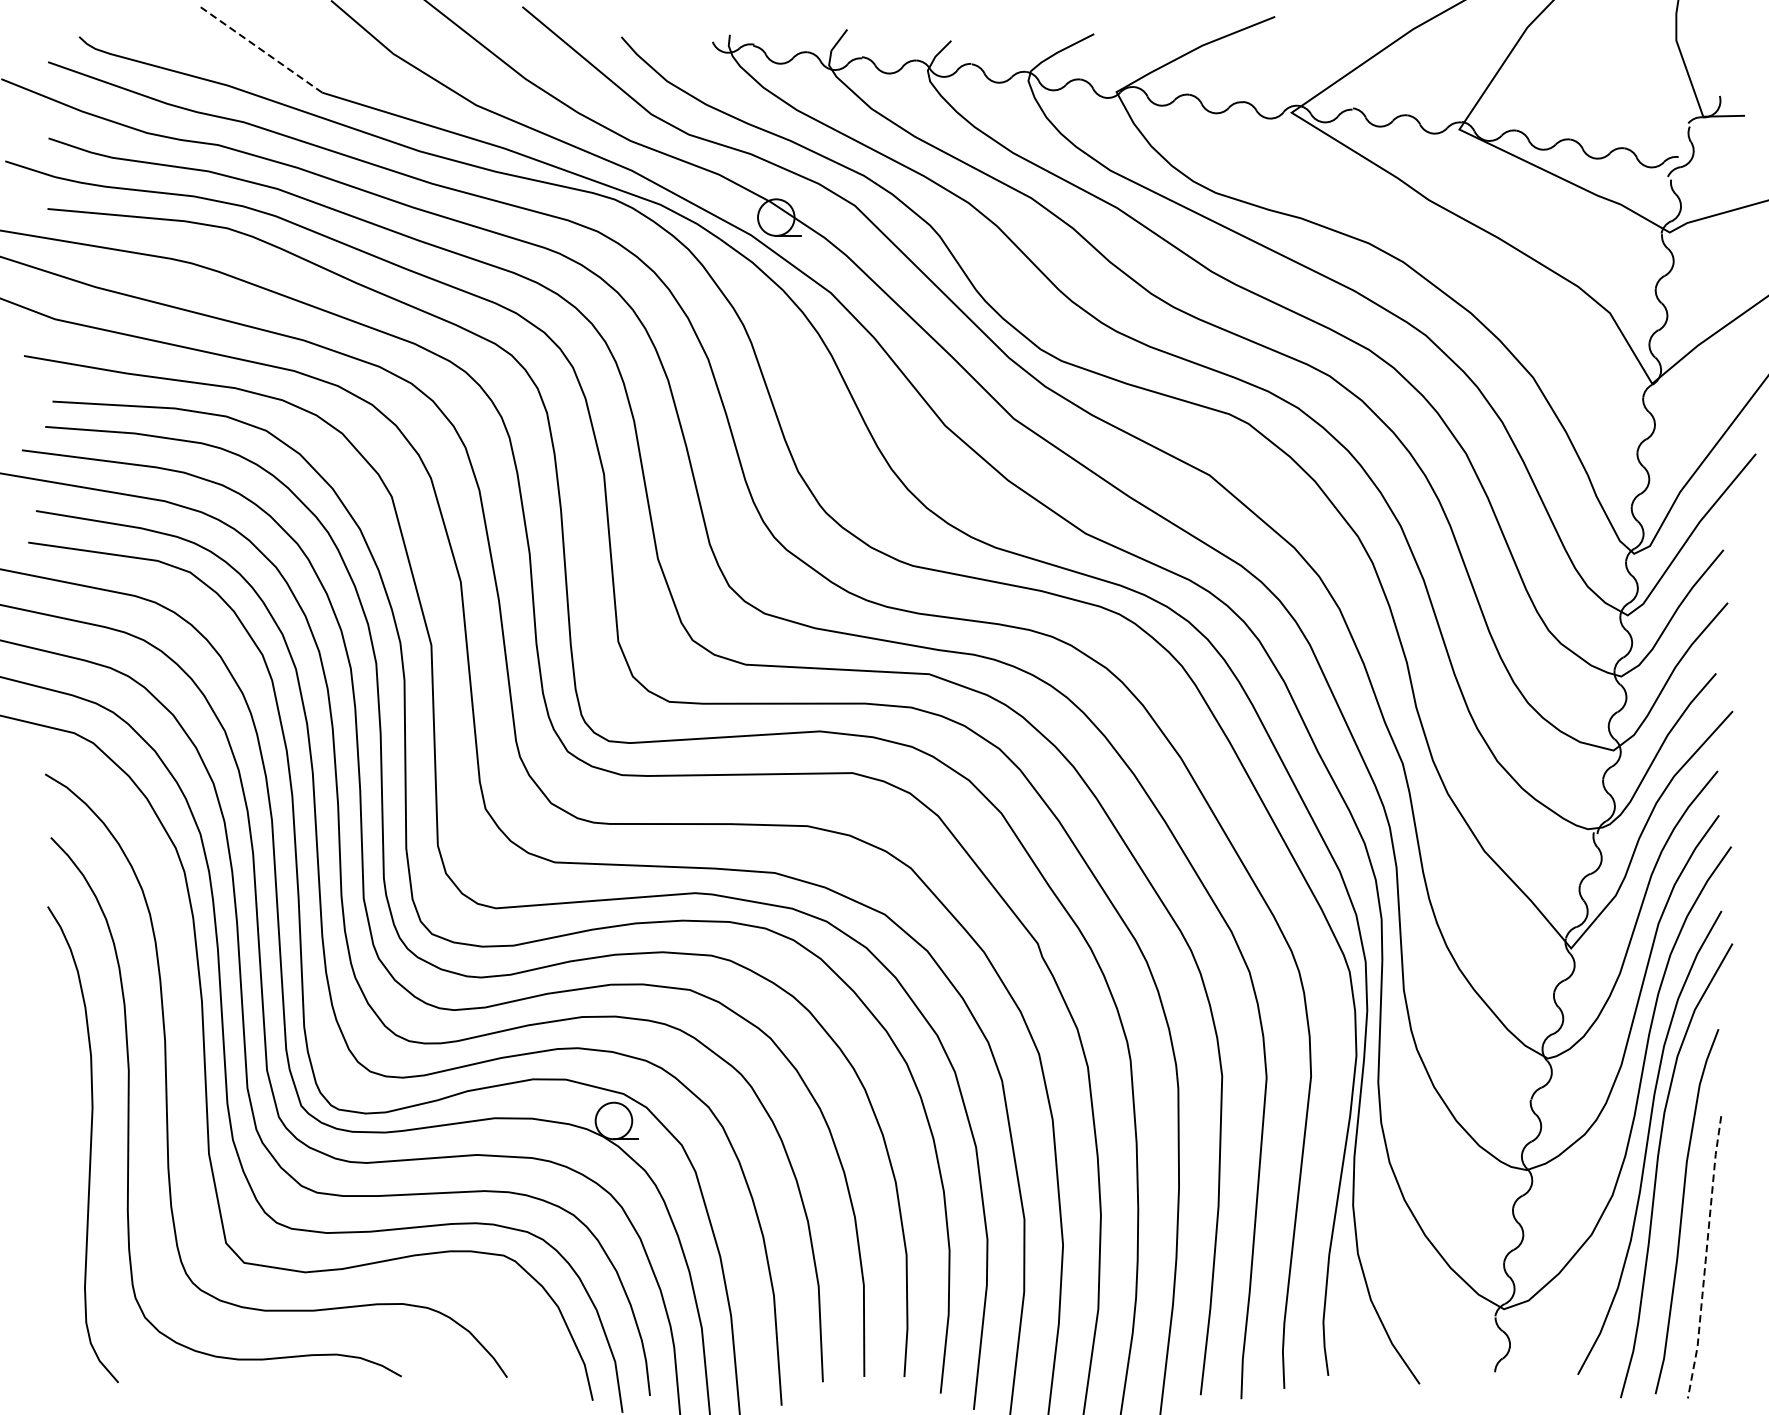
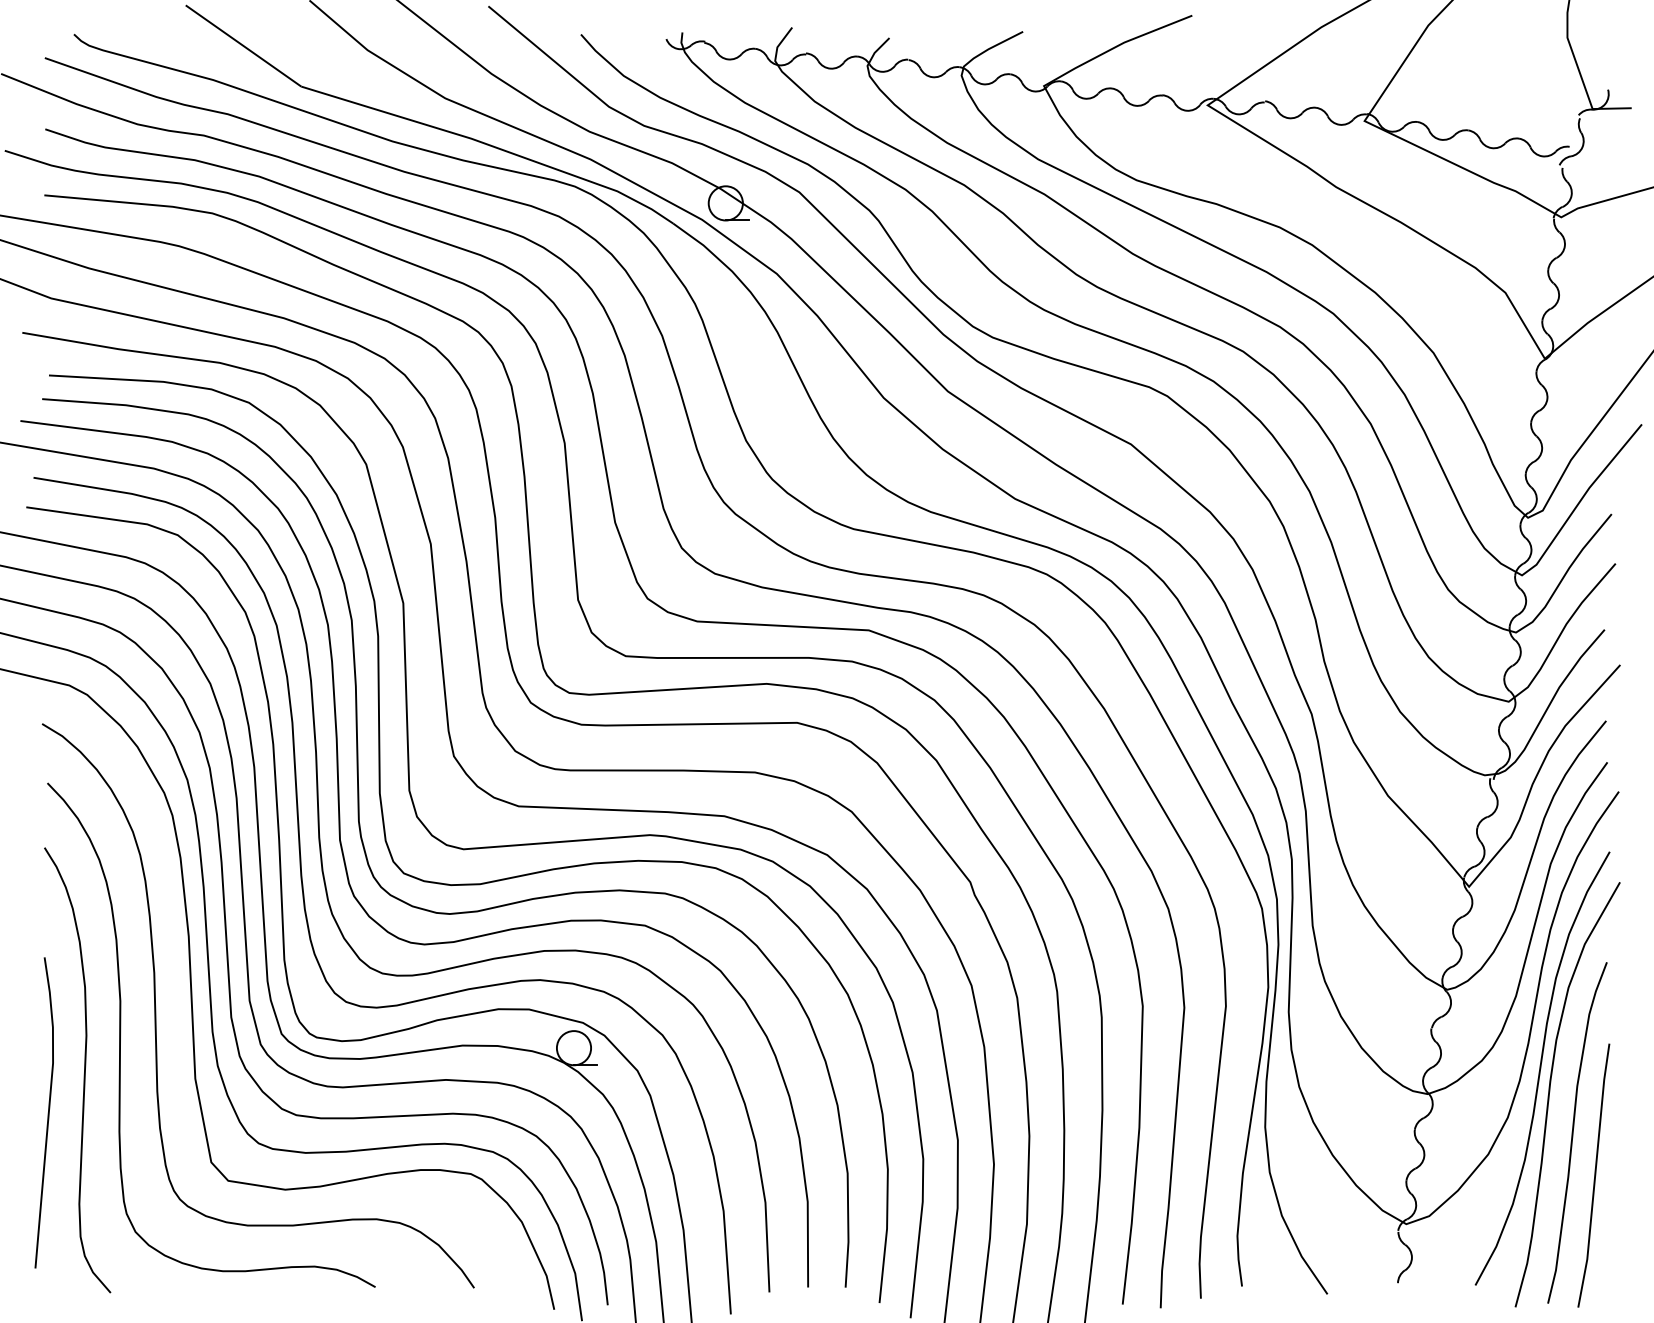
line: (260, 48) -> (243, 45), dashed -> solid
line: (50, 1190) -> (47, 1113), added
line: (1706, 1258) -> (1595, 1176), dashed -> solid

